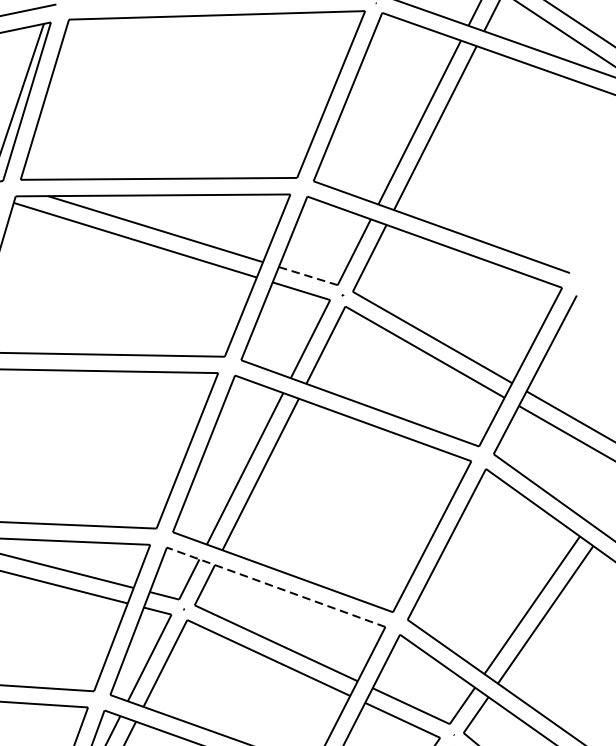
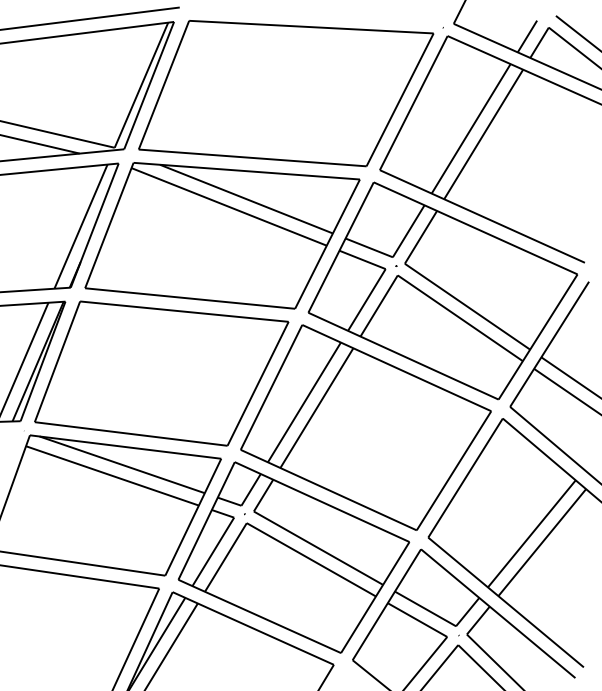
line: (308, 276) -> (369, 248), dashed -> solid
line: (275, 586) -> (321, 501), dashed -> solid

